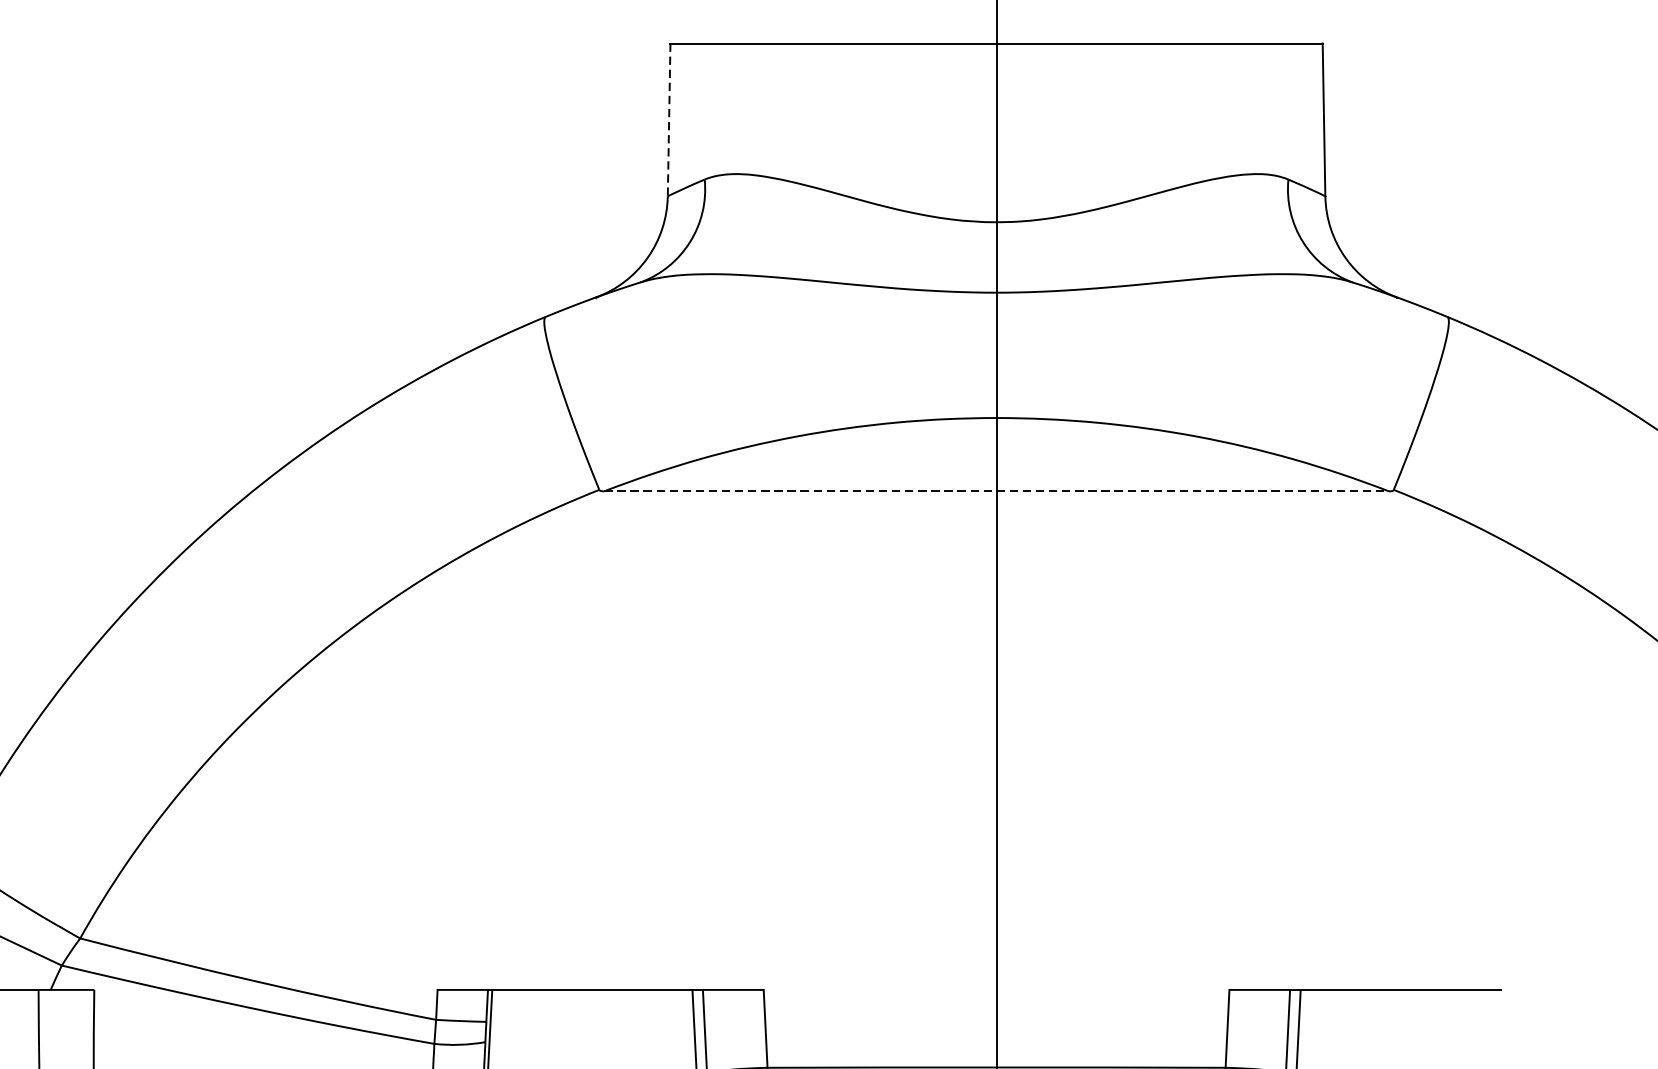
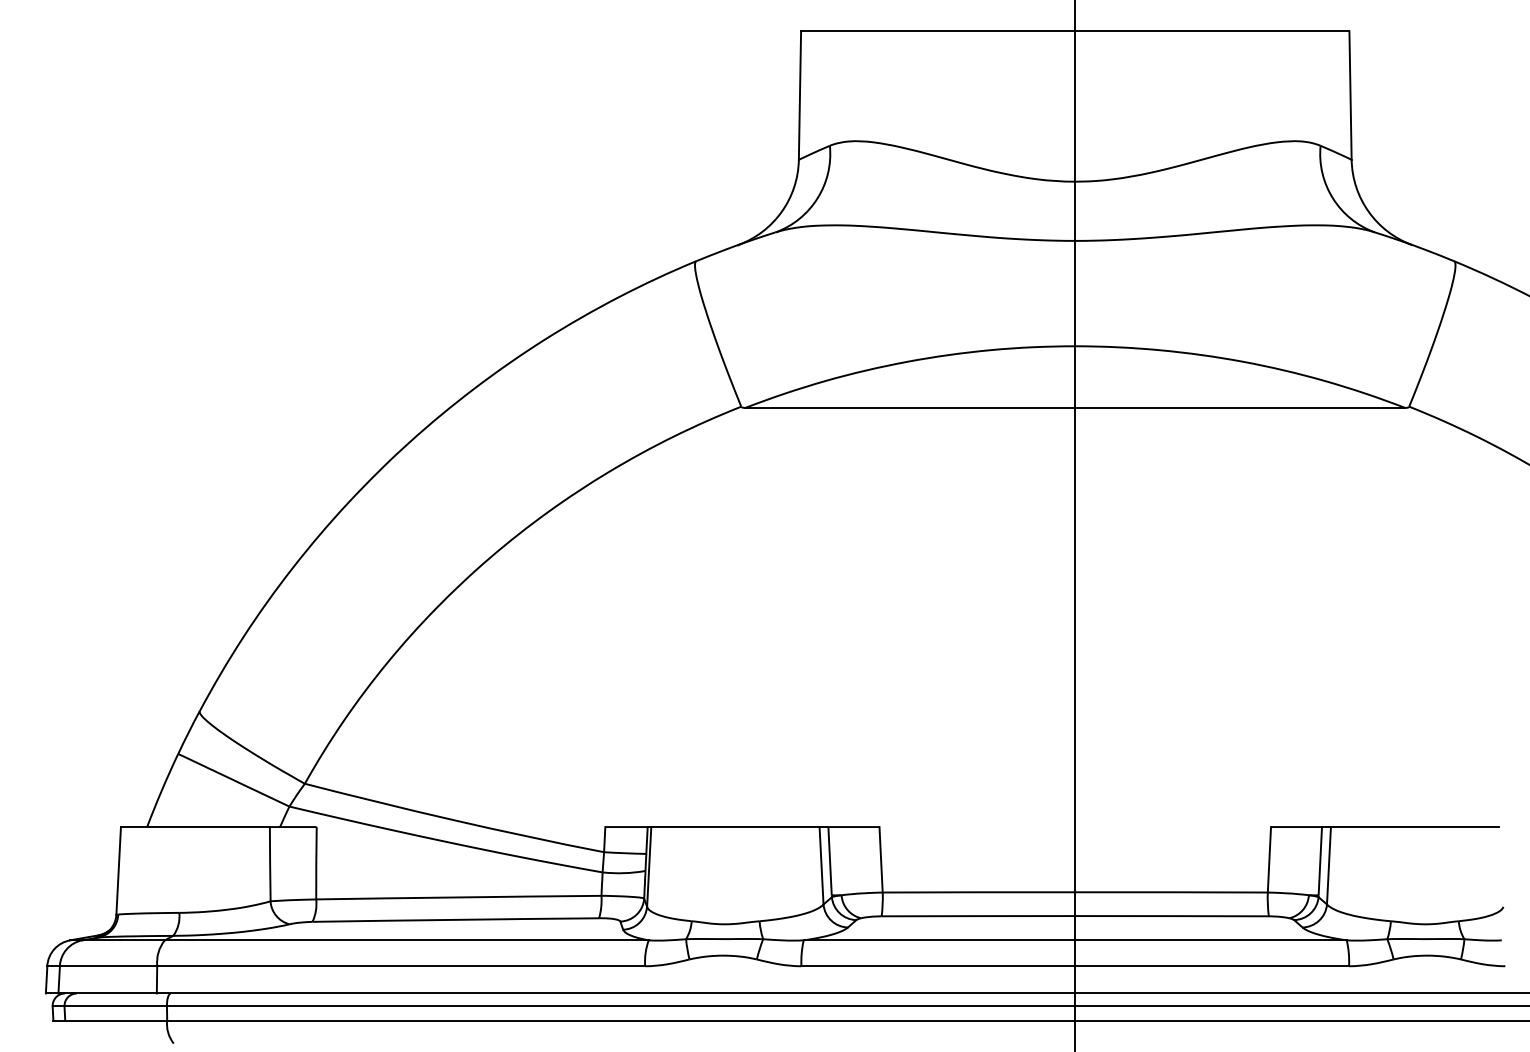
line: (668, 120) -> (799, 96), dashed -> solid
line: (996, 490) -> (1075, 407), dashed -> solid

